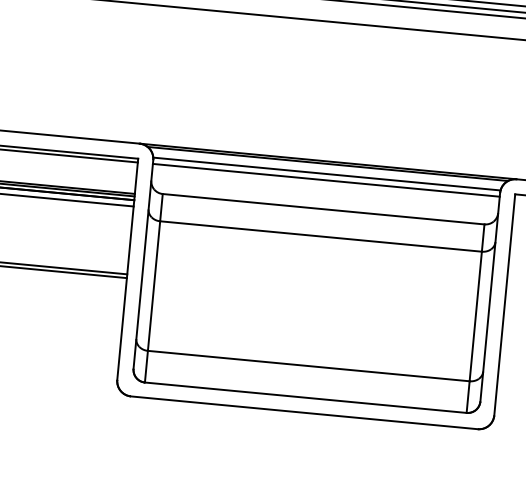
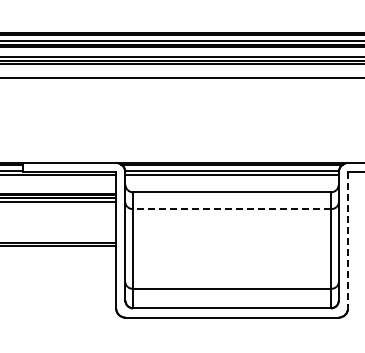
line: (321, 237) -> (232, 209), solid -> dashed
line: (505, 305) -> (348, 240), solid -> dashed

